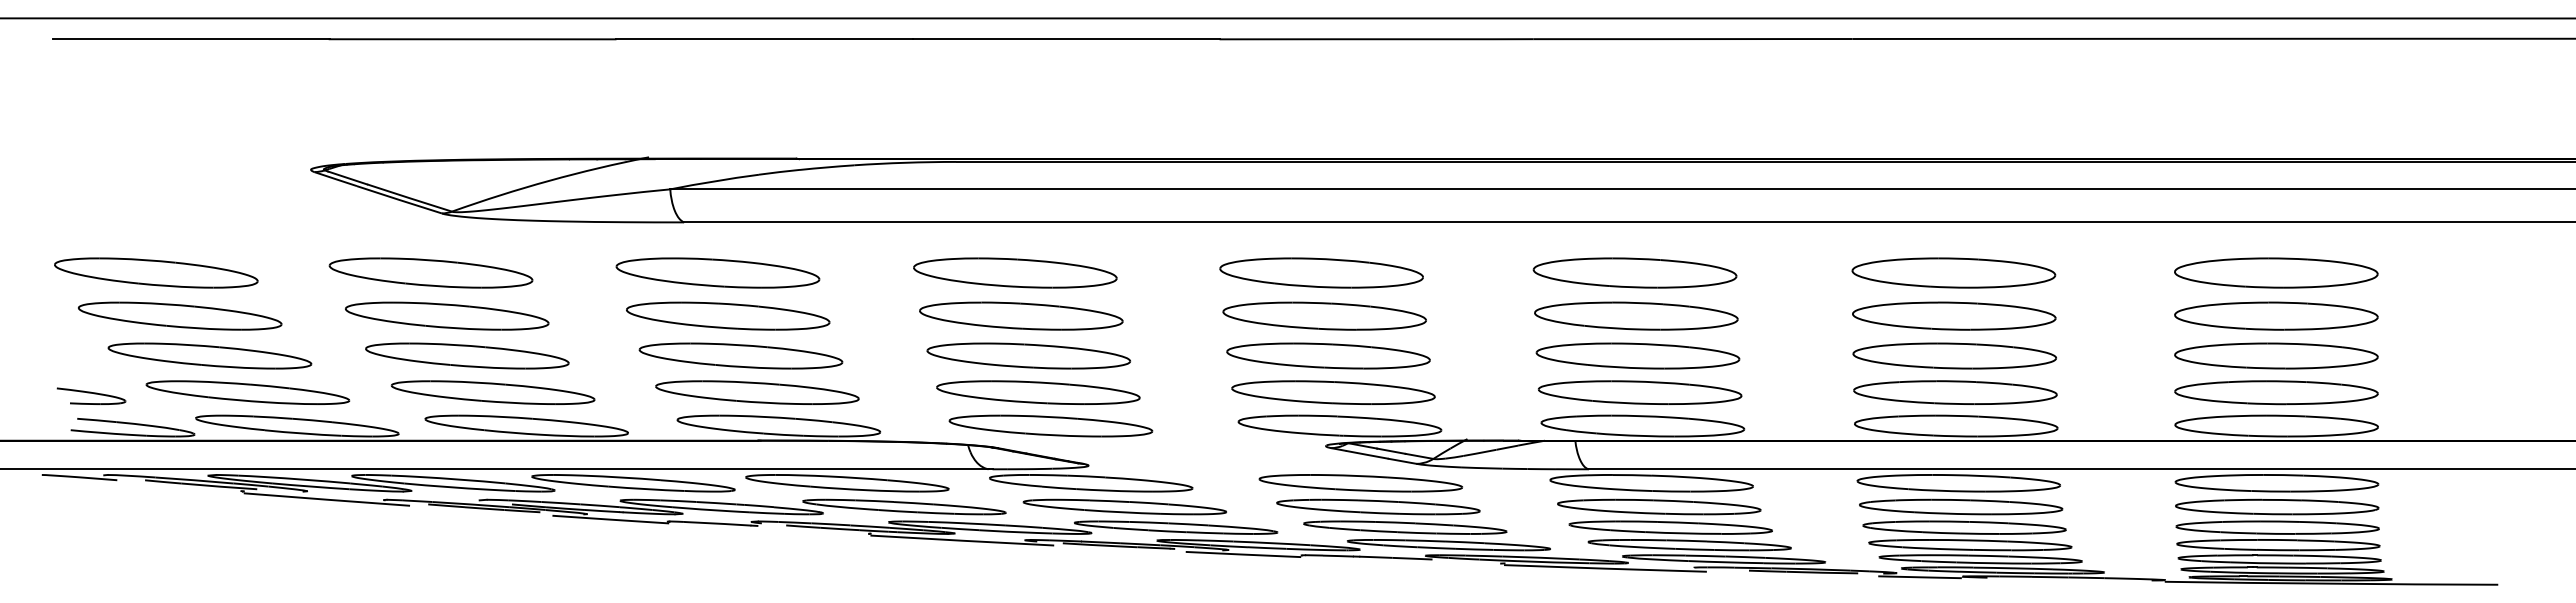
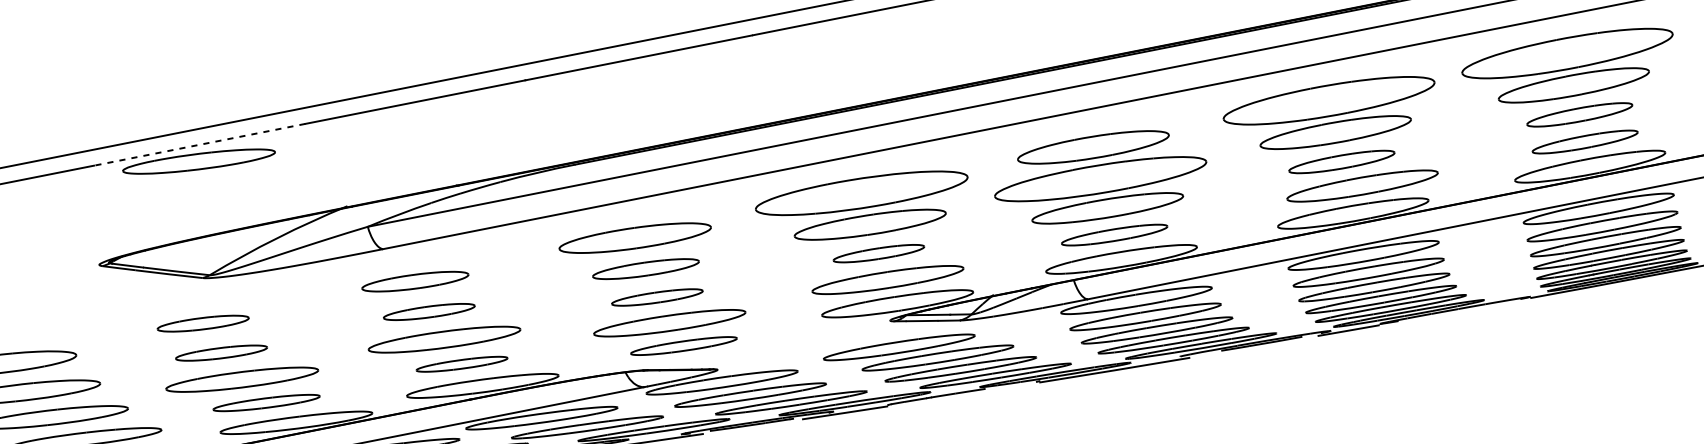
line: (472, 39) -> (199, 144), solid -> dashed
part: (467, 60) -> (199, 161), added
part: (430, 272) -> (202, 323), size x0.6
part: (717, 272) -> (414, 281), size x0.7
part: (1321, 272) -> (861, 192), size x1.4
part: (1953, 272) -> (1328, 100), size x1.4
part: (2276, 272) -> (1567, 53), size x1.4
part: (447, 315) -> (221, 352), size x0.6
part: (728, 315) -> (429, 311), size x0.6
part: (1021, 315) -> (646, 268), size x0.7
part: (1636, 315) -> (1100, 178), size x1.4
part: (1028, 355) -> (657, 297), size x0.6
part: (1328, 355) -> (878, 253), size x0.6
part: (1954, 355) -> (1341, 161), size x0.7
part: (2276, 355) -> (1579, 114), size x0.7
part: (492, 392) -> (266, 403), size x0.7
part: (757, 392) -> (462, 364), size x0.6
part: (1639, 392) -> (1114, 235), size x0.7
part: (1955, 392) -> (1362, 185), moved
part: (2276, 392) -> (1585, 141), size x0.7
part: (1050, 425) -> (683, 345), size x0.7
part: (1360, 483) -> (899, 347), moved

